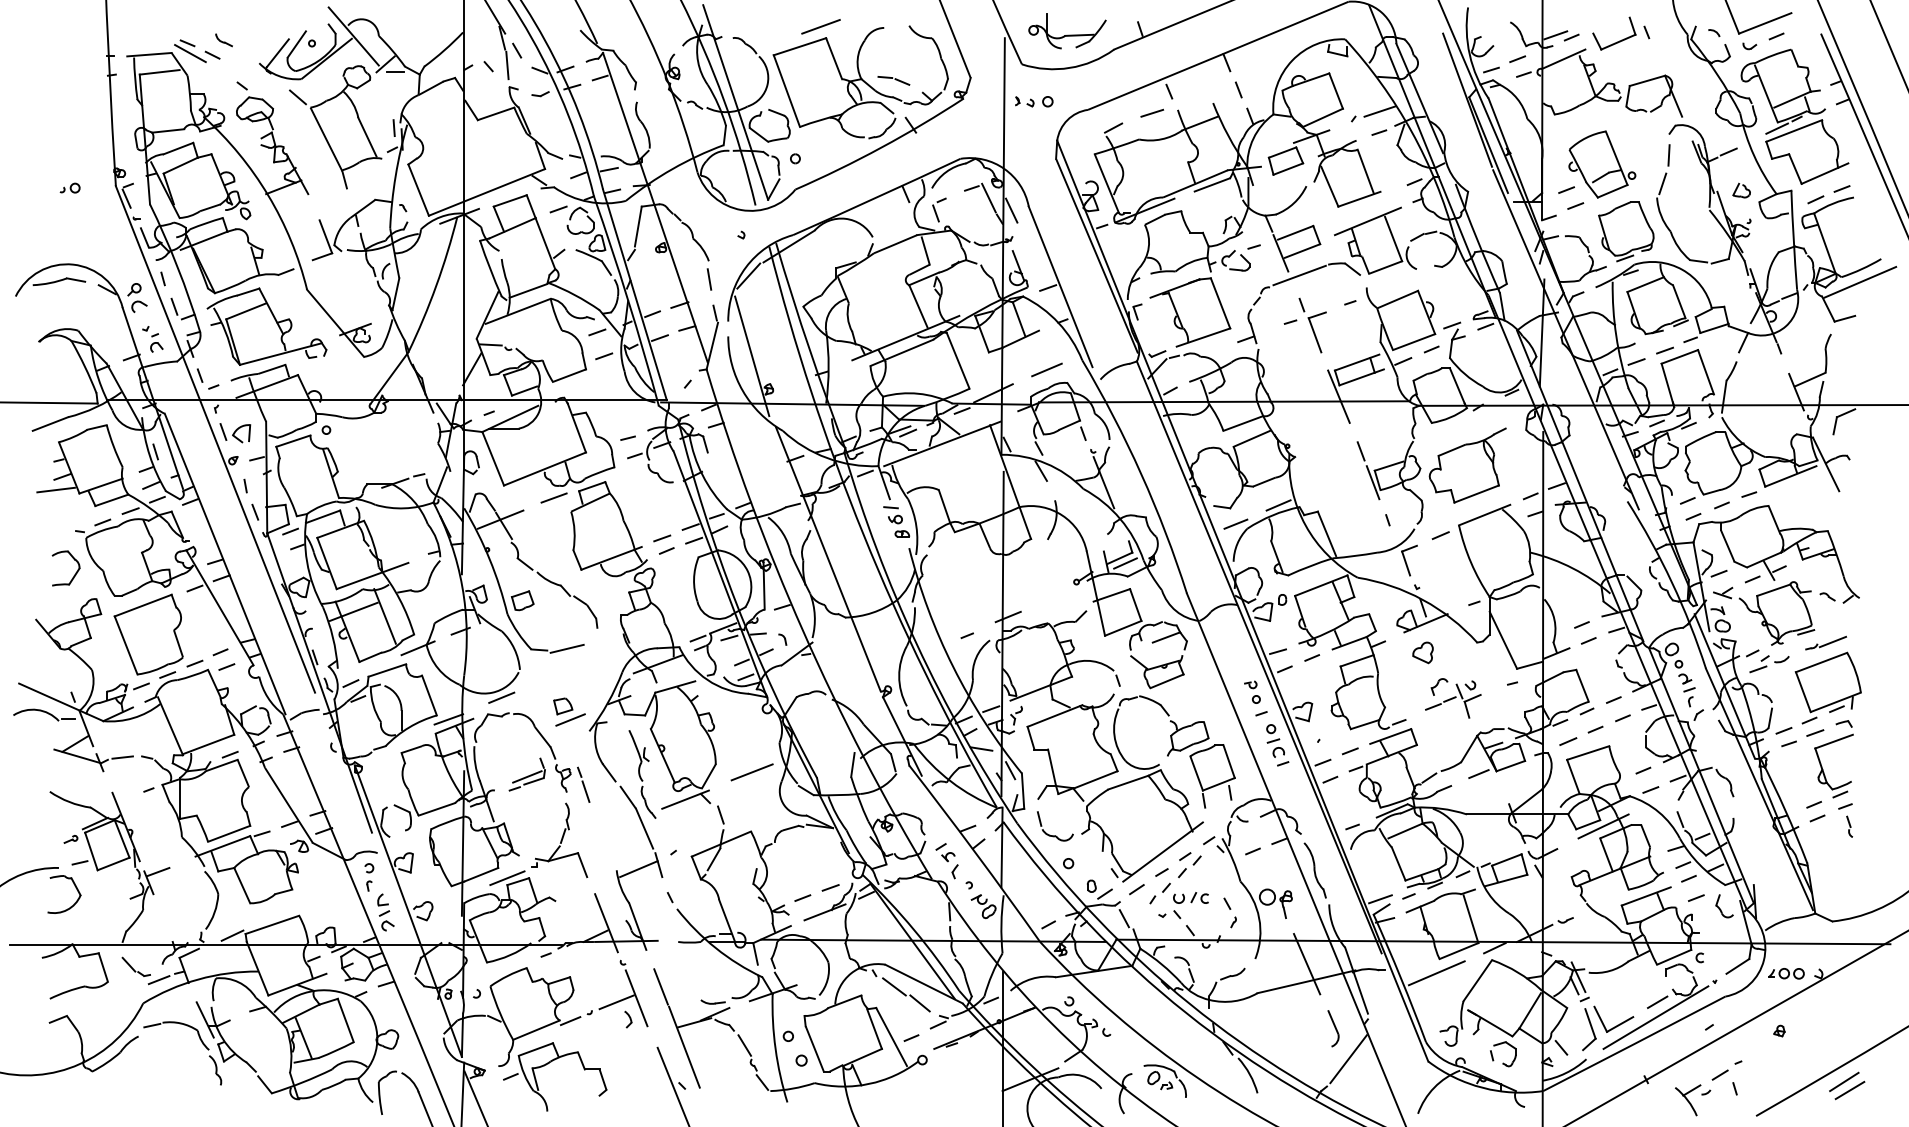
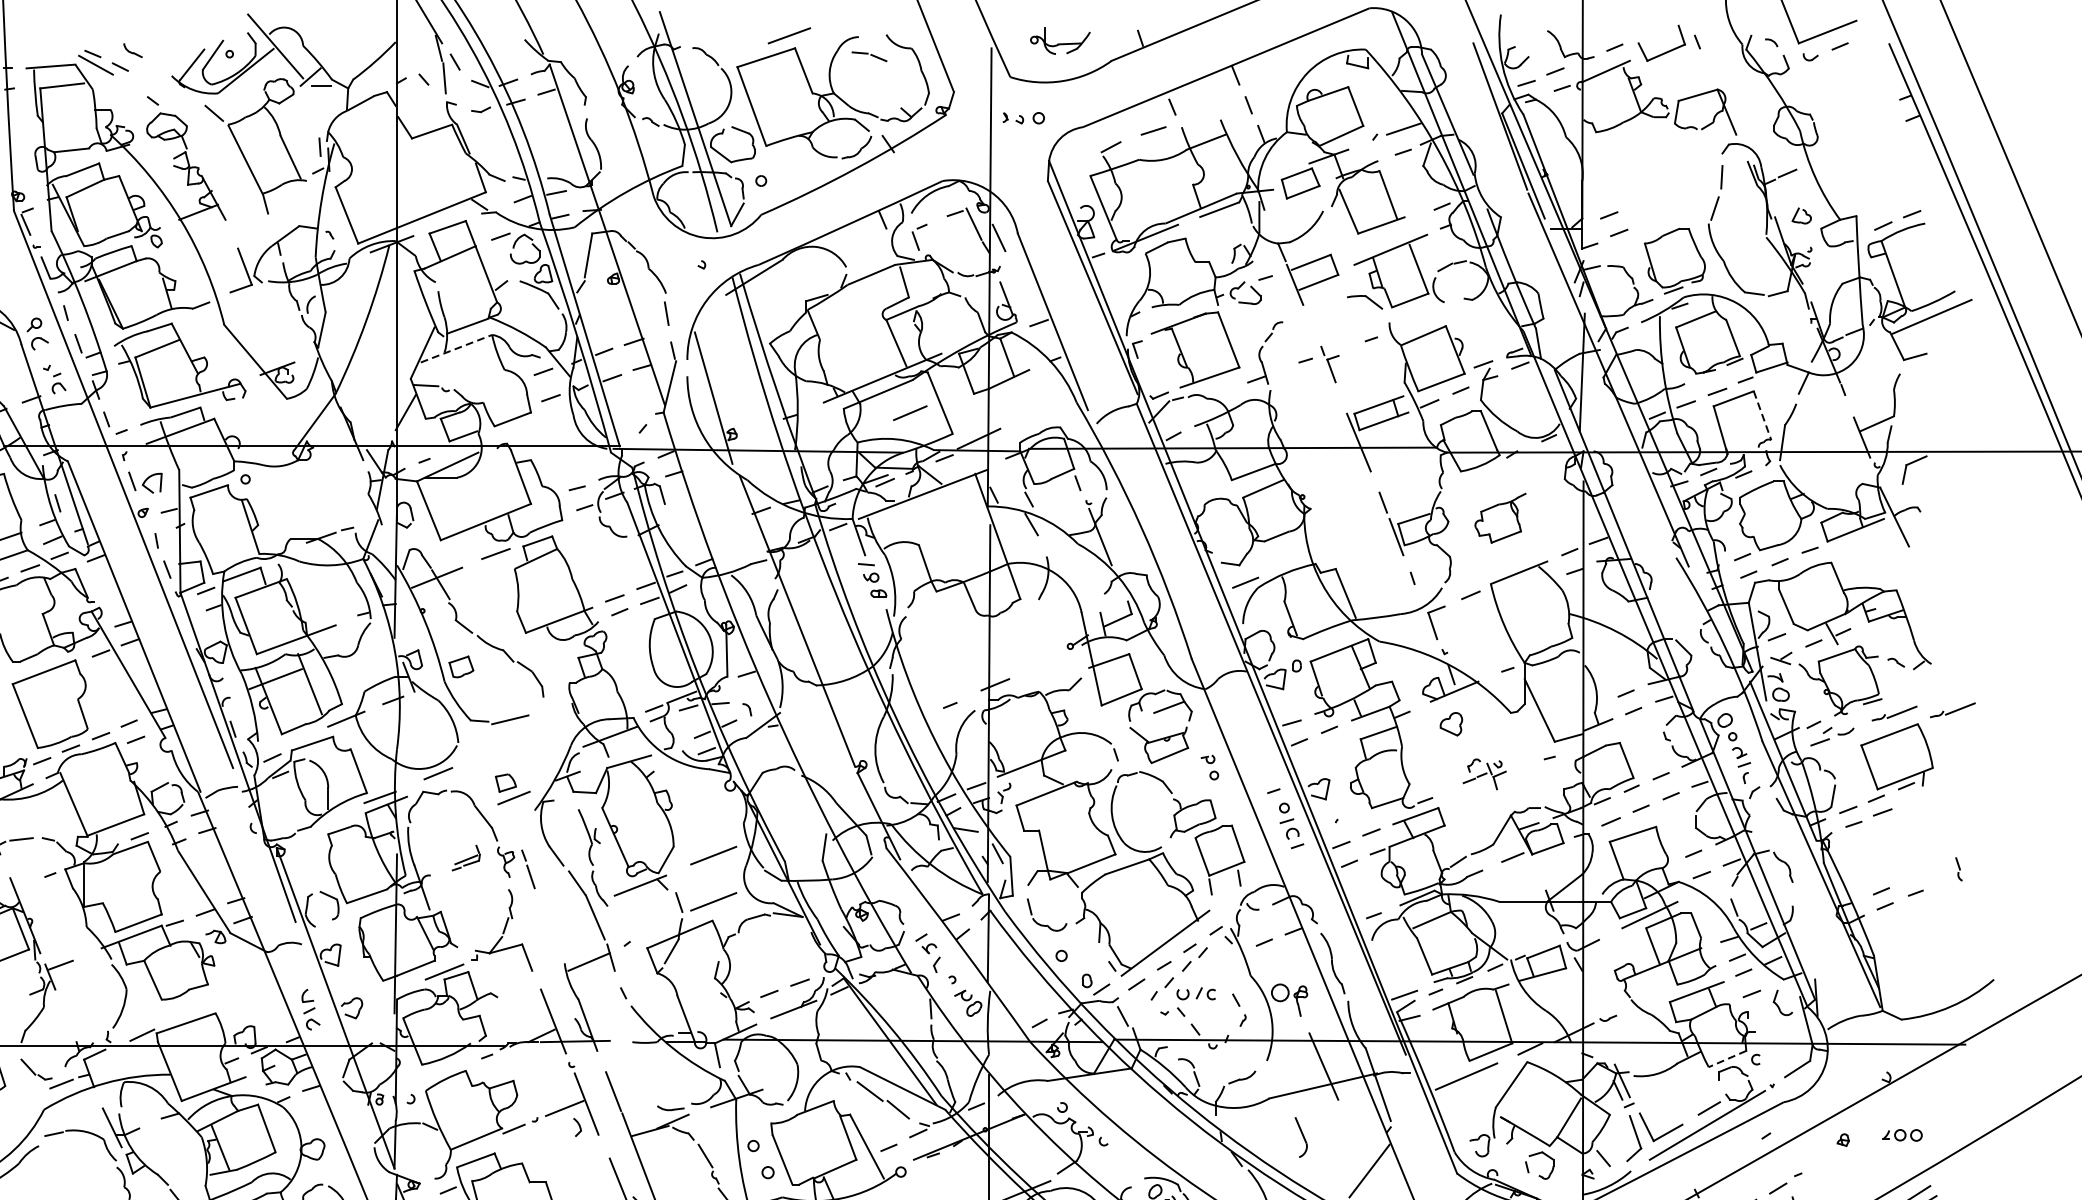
part: (1067, 31) -> (1060, 40), size x0.7
line: (1555, 35) -> (1597, 45), removed
part: (893, 80) -> (869, 56), moved
part: (1794, 116) -> (1859, 134), removed
part: (1602, 164) -> (1648, 187), removed
line: (748, 275) -> (709, 309), removed
line: (1299, 275) -> (1315, 309), removed
line: (518, 311) -> (456, 348), solid -> dashed
part: (1312, 325) -> (1329, 364), size x0.6
line: (1046, 369) -> (909, 412), moved
line: (1706, 372) -> (1763, 415), solid -> dashed
part: (1467, 465) -> (1500, 518), size x0.6
line: (1278, 505) -> (1292, 562), removed
line: (1125, 563) -> (1124, 625), removed
part: (1878, 639) -> (1952, 709), added
part: (1252, 691) -> (1209, 766), moved
part: (1453, 698) -> (1484, 774), size x0.7
part: (1821, 763) -> (1889, 845), removed
part: (526, 774) -> (465, 857), size x0.7
line: (751, 814) -> (712, 901), added
part: (1849, 826) -> (1958, 868), moved
part: (369, 877) -> (292, 971), removed
line: (1674, 957) -> (1727, 1059), solid -> dashed
part: (1786, 973) -> (1902, 1135), moved
part: (1333, 1028) -> (1301, 1137), moved

